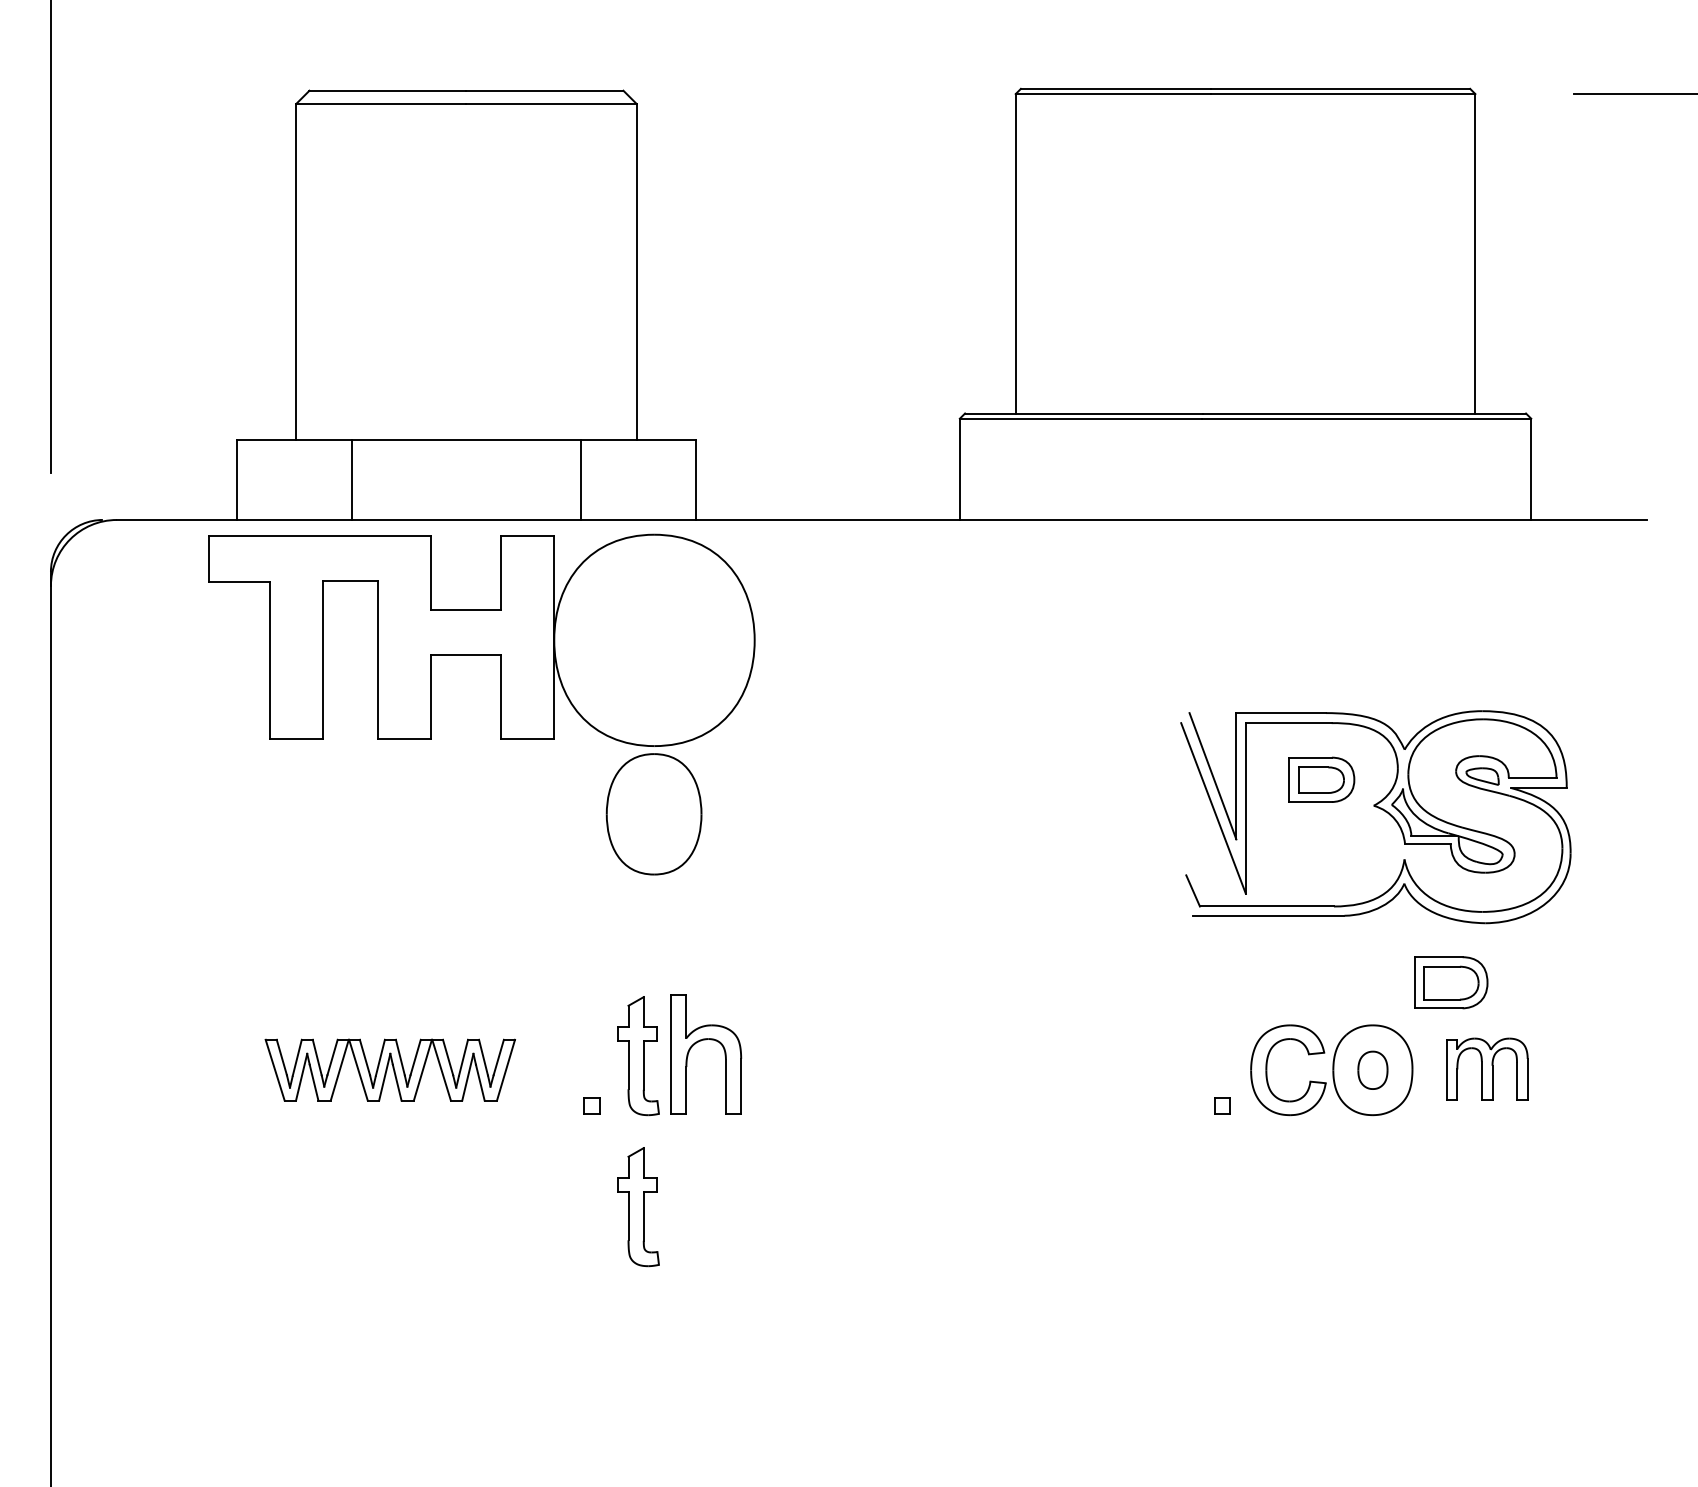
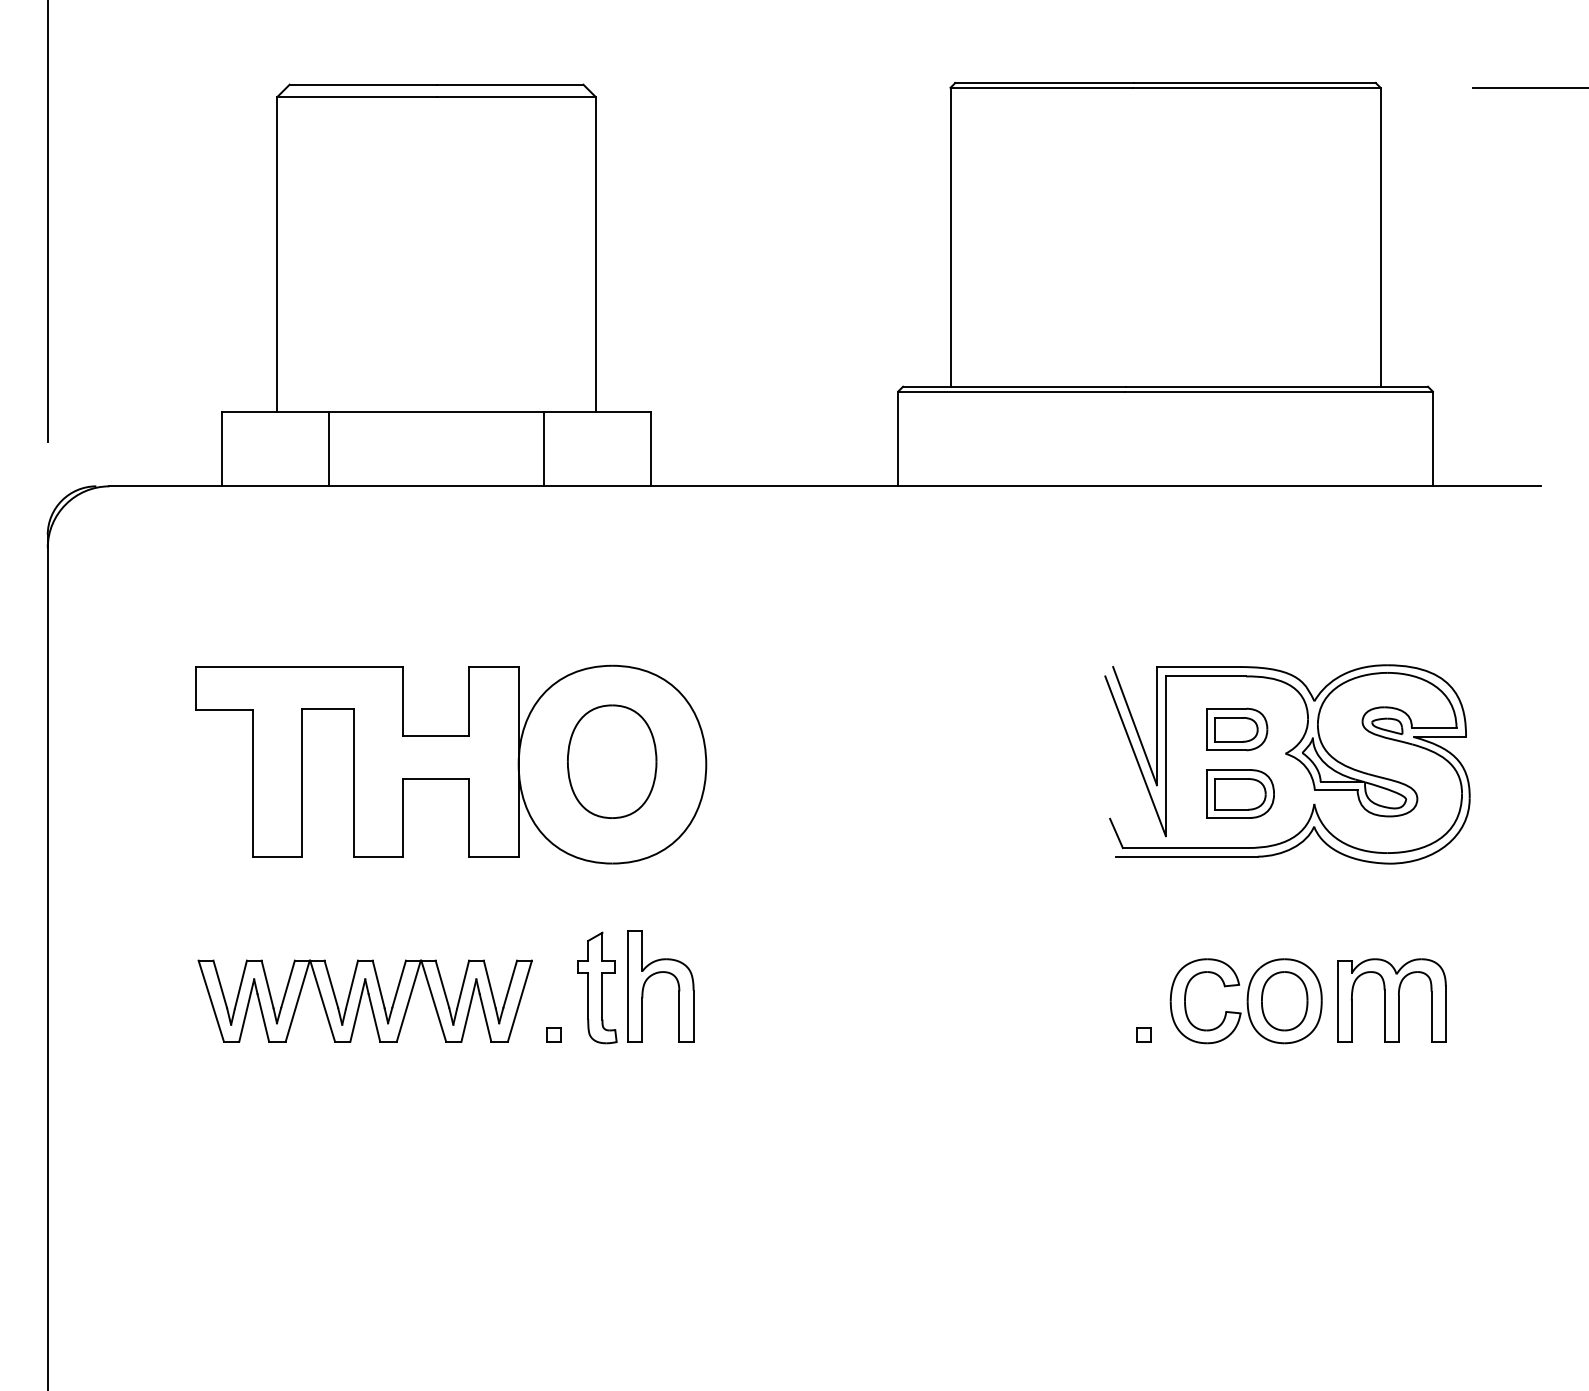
part: (481, 639) -> (450, 763), moved
part: (1451, 982) -> (1240, 793), moved
part: (390, 1069) -> (365, 1000), size x1.43
part: (1486, 1069) -> (1391, 1000), size x1.43
part: (1372, 1070) -> (1284, 1001), size x1.67
part: (638, 1207) -> (597, 1129), removed

